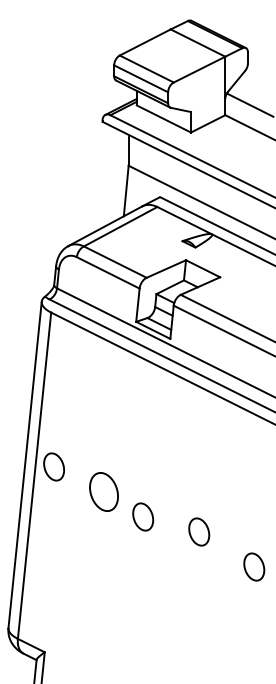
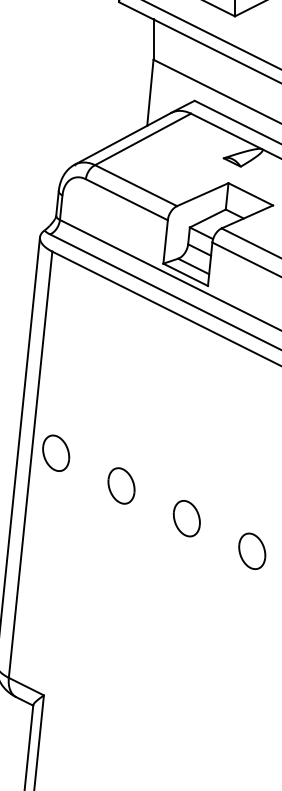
part: (104, 491) -> (121, 485), size x0.71
part: (143, 516) -> (187, 517), moved
part: (199, 531) -> (252, 550), moved

